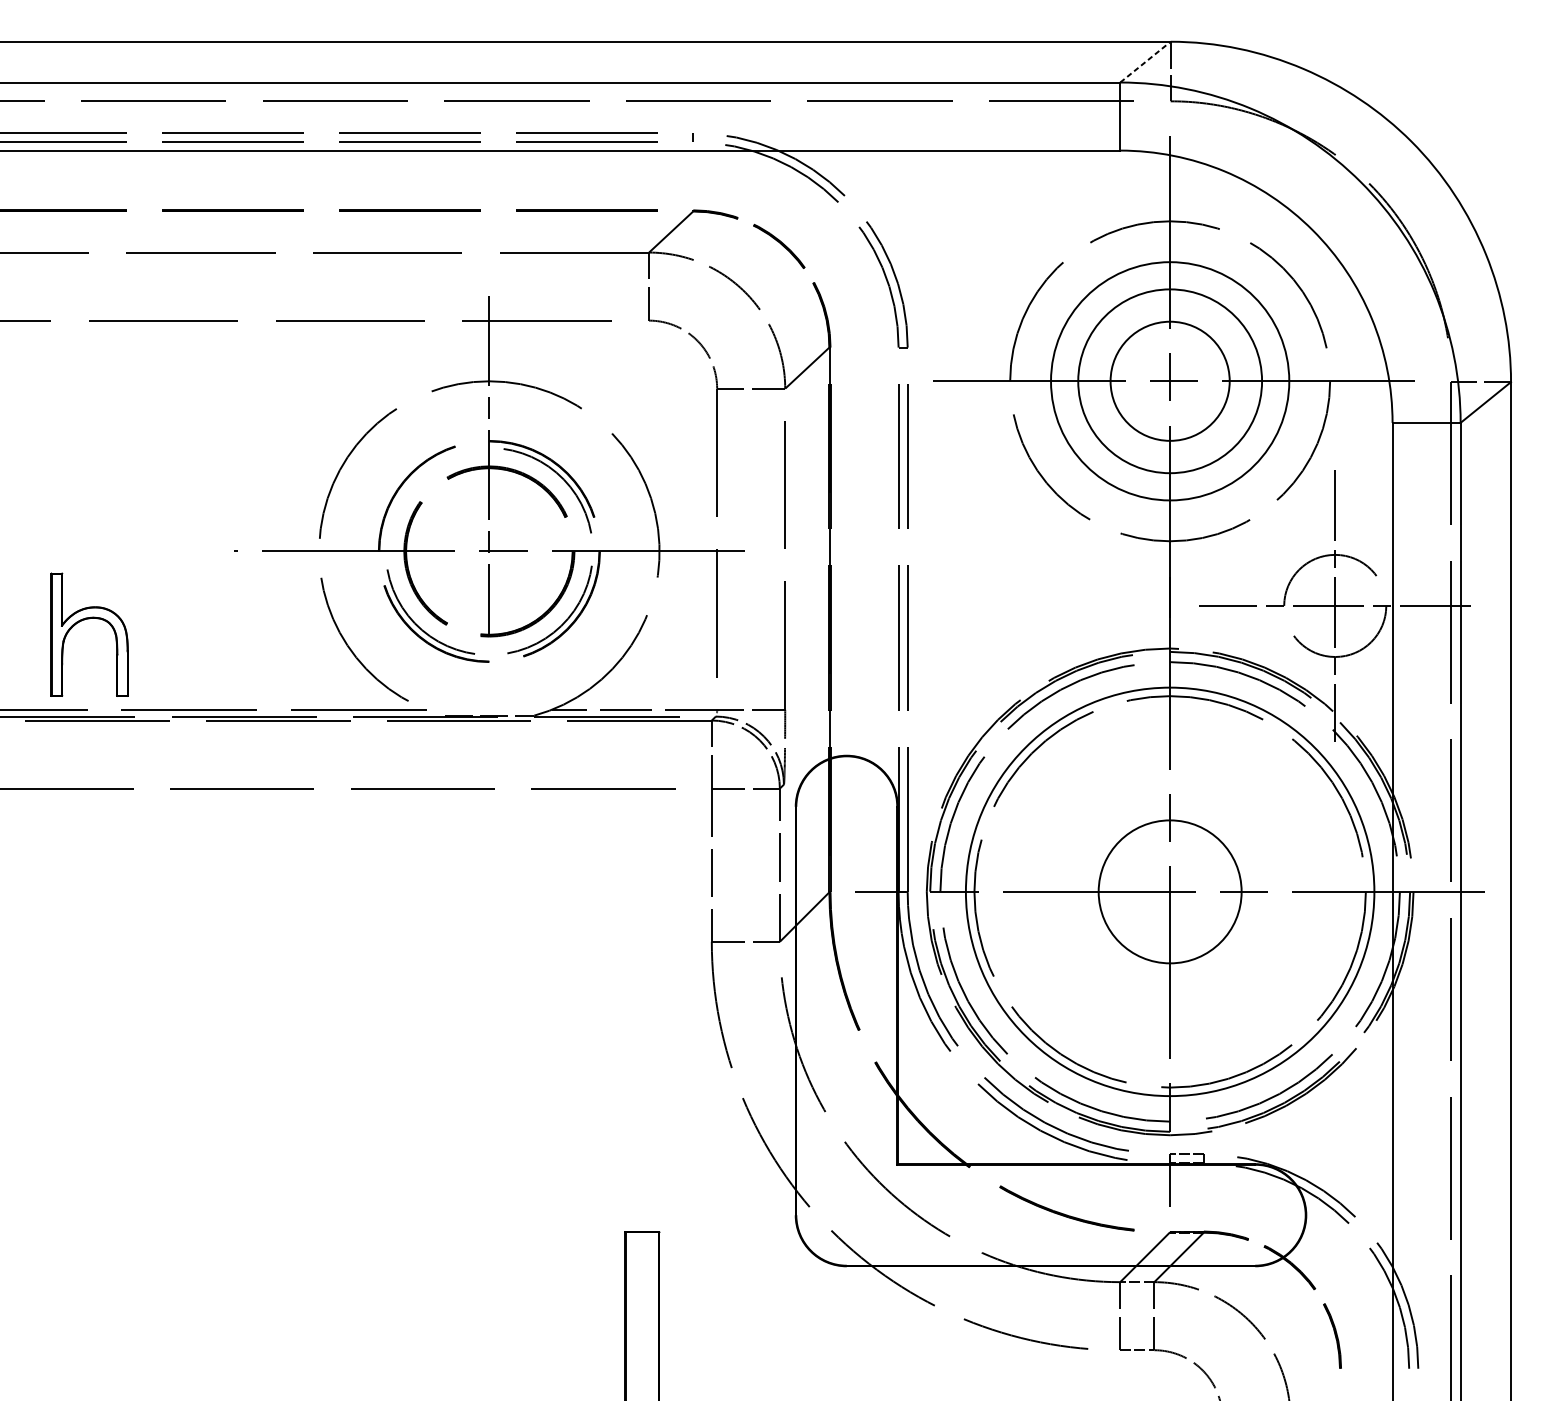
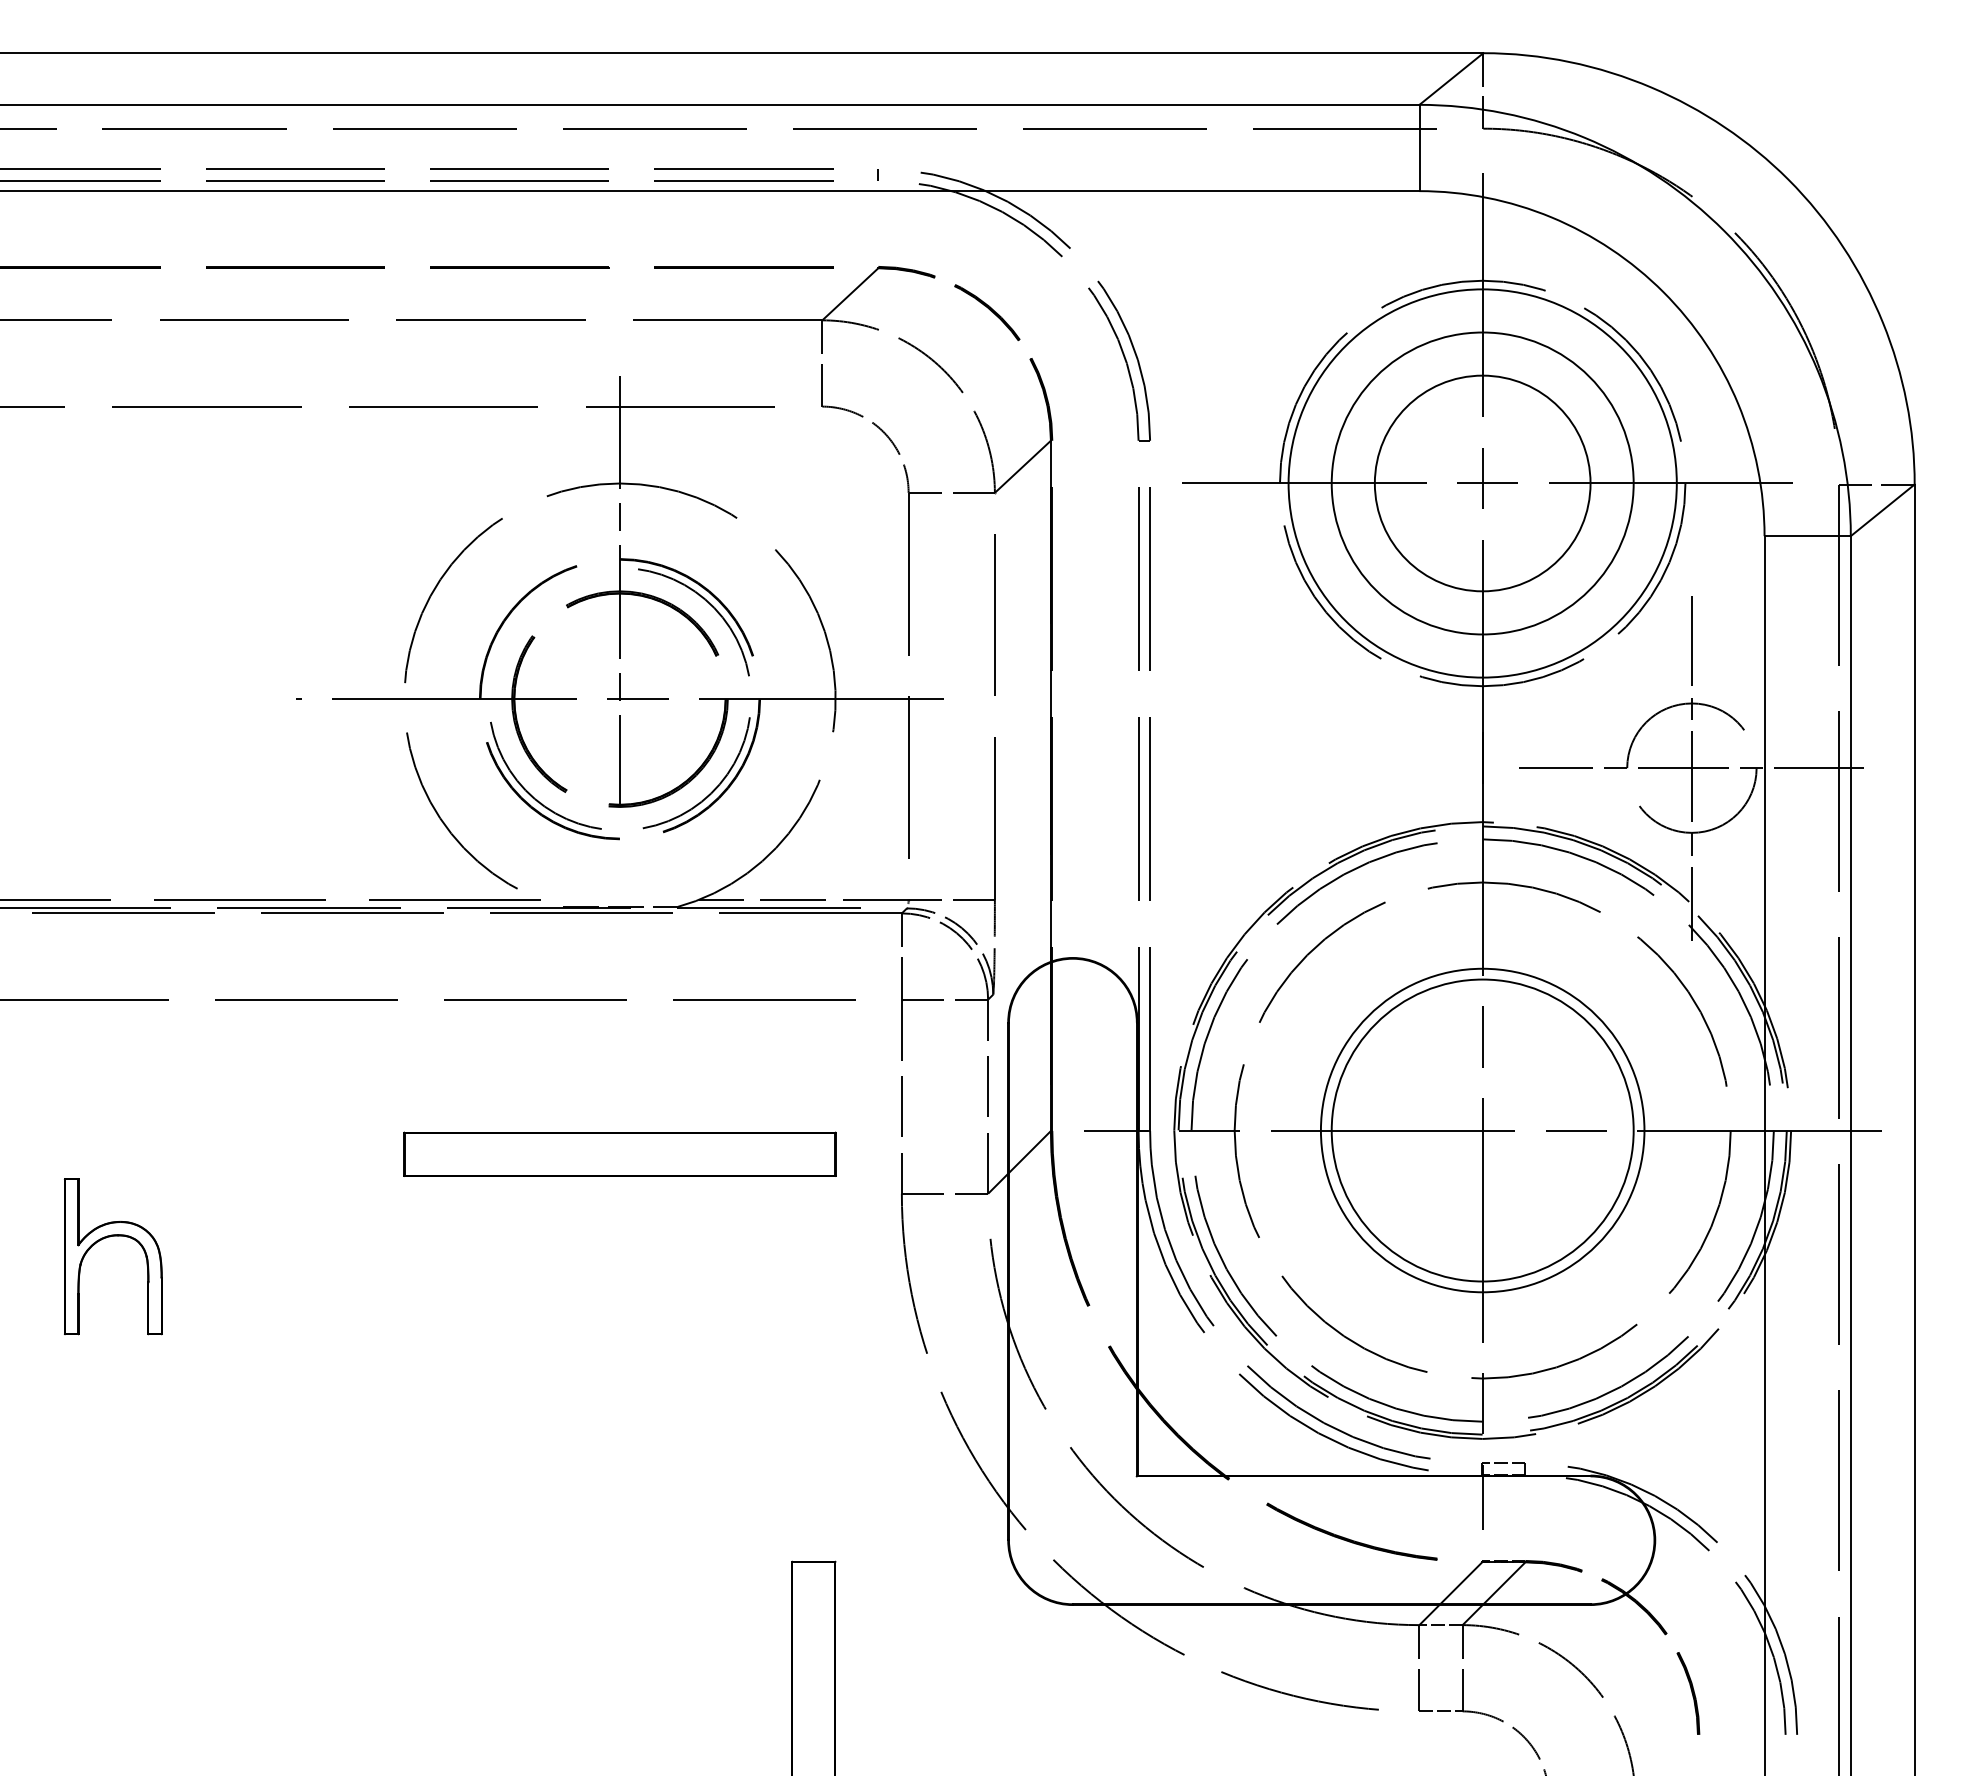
line: (1145, 61) -> (1451, 78), dashed -> solid
circle: (1169, 381) -> (1482, 483), size x1.43
circle: (1169, 381) -> (1482, 483), size x1.67
part: (87, 619) -> (110, 1237), moved
circle: (1169, 891) -> (1482, 1130), size x0.62
circle: (1169, 891) -> (1482, 1130), size x1.67
part: (489, 910) -> (619, 1153), added

